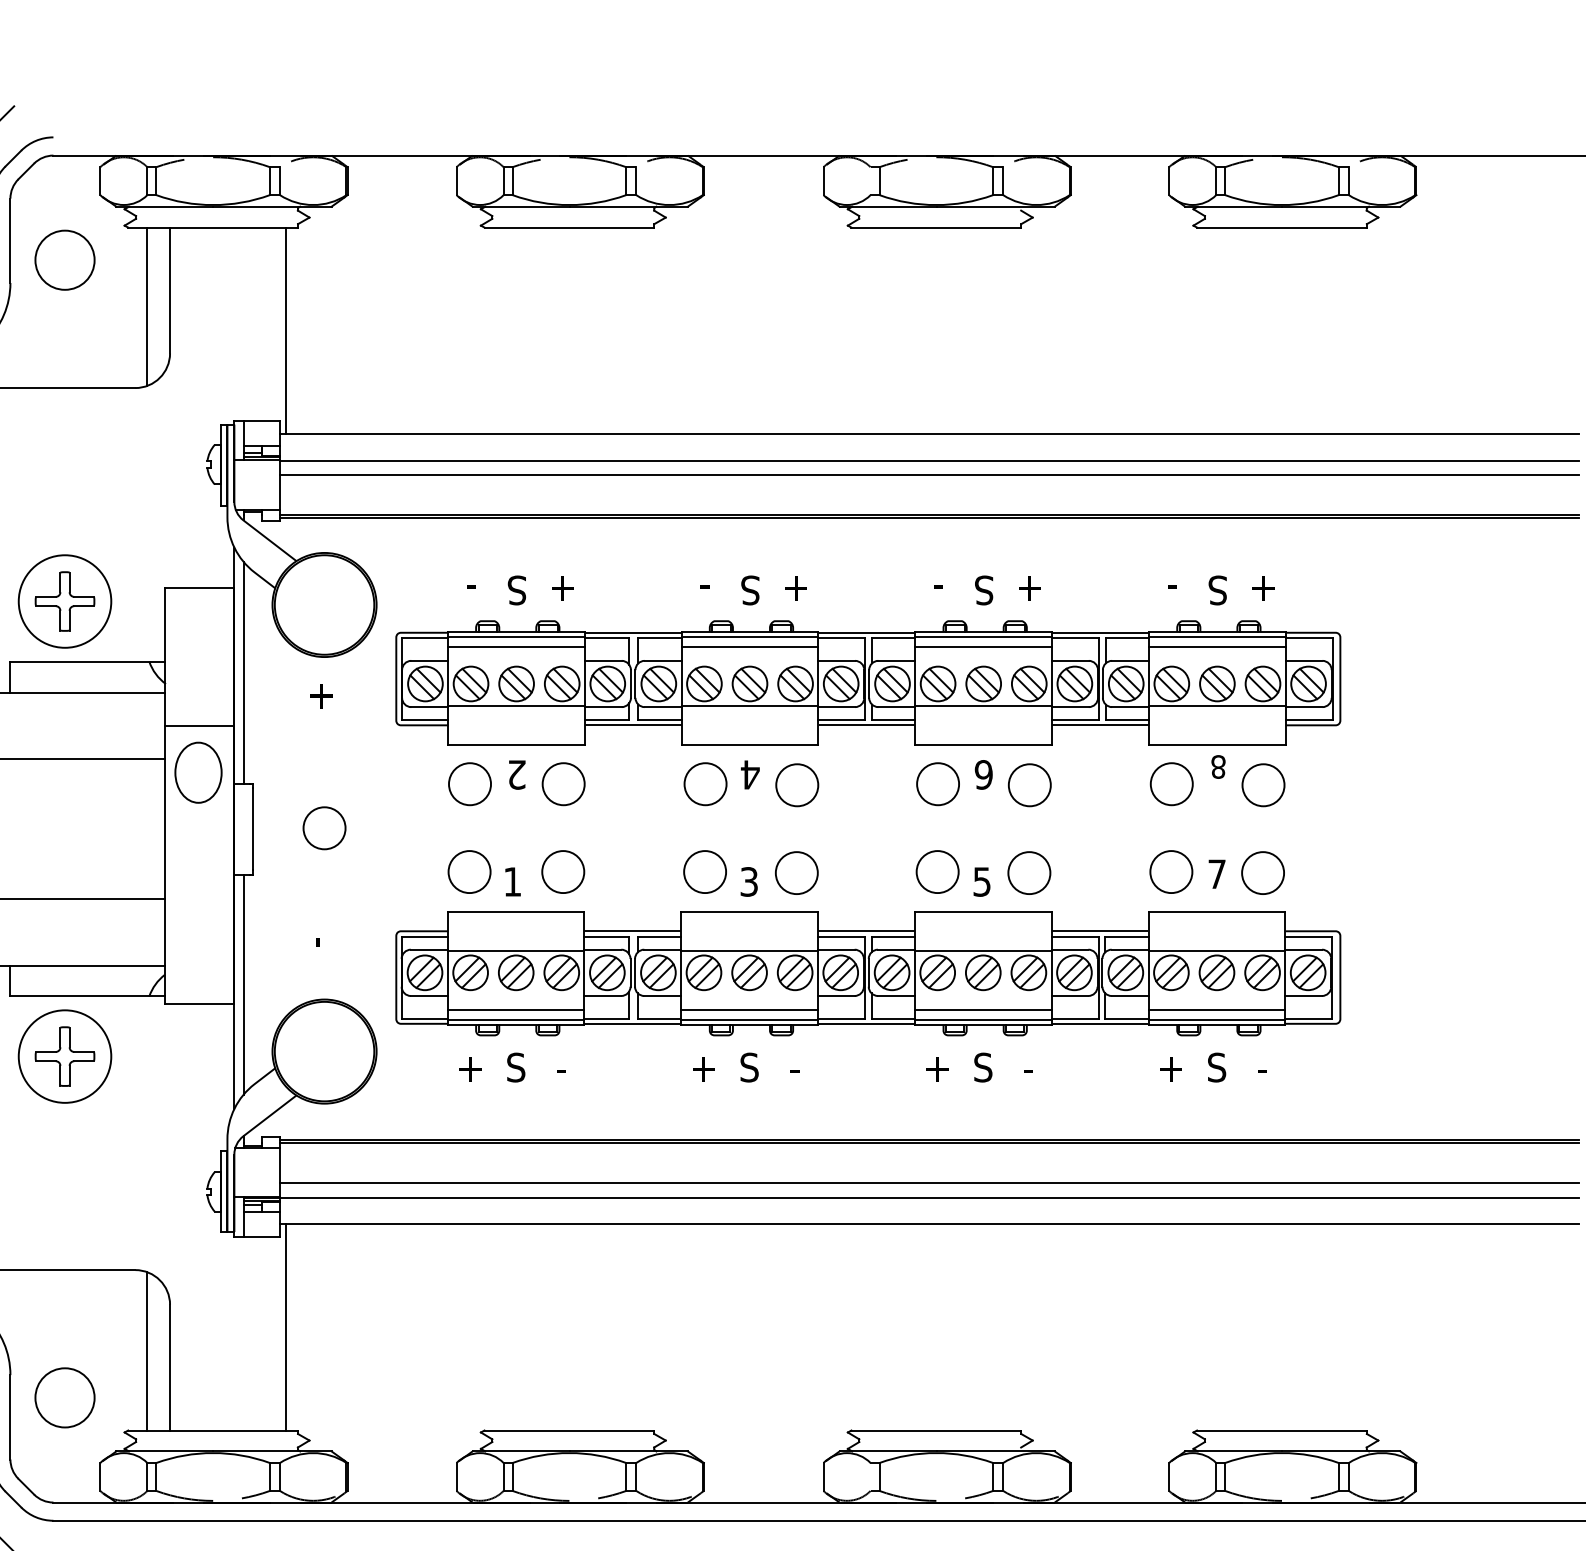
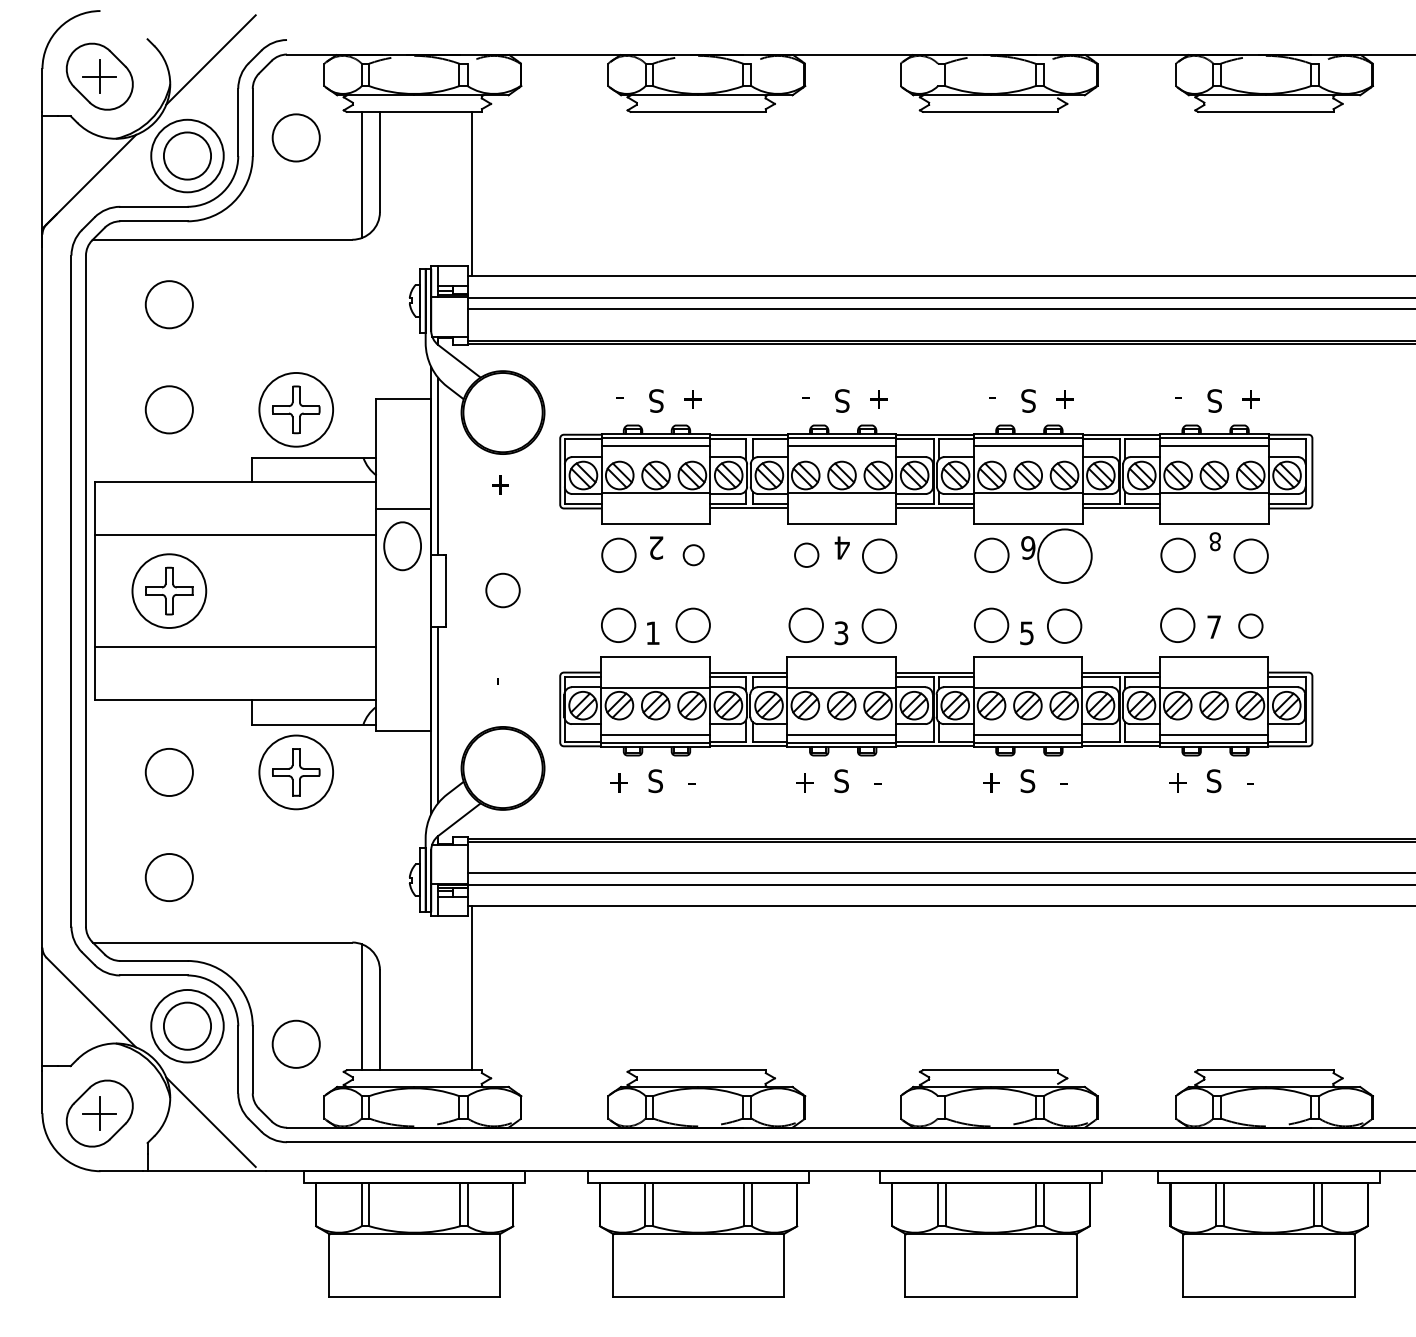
circle: (563, 783) -> (693, 554), size x0.6
circle: (705, 783) -> (806, 554), size x0.7
circle: (1029, 784) -> (1064, 555), size x1.6
circle: (1262, 872) -> (1250, 625), size x0.7

